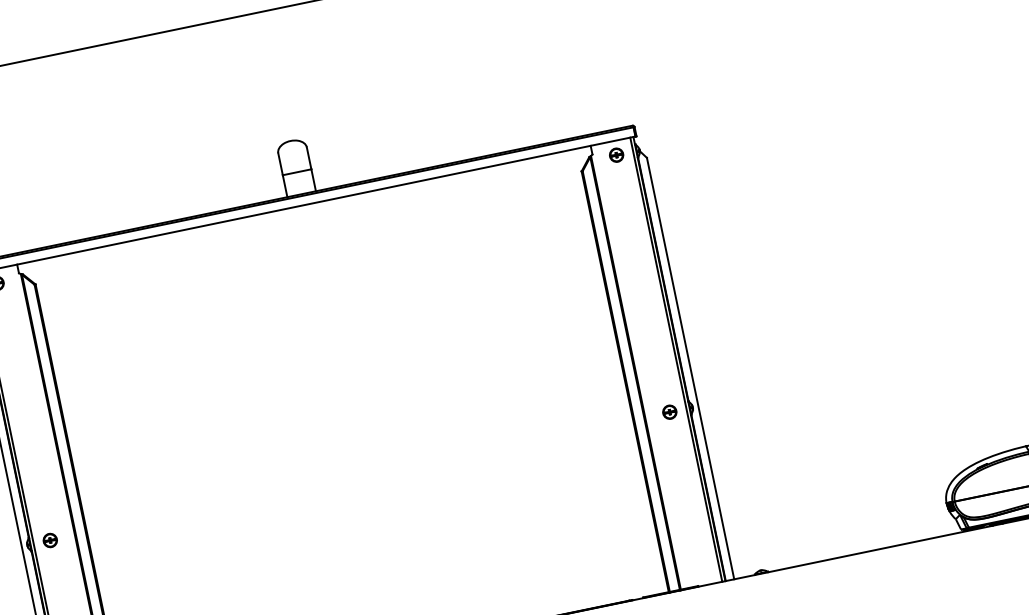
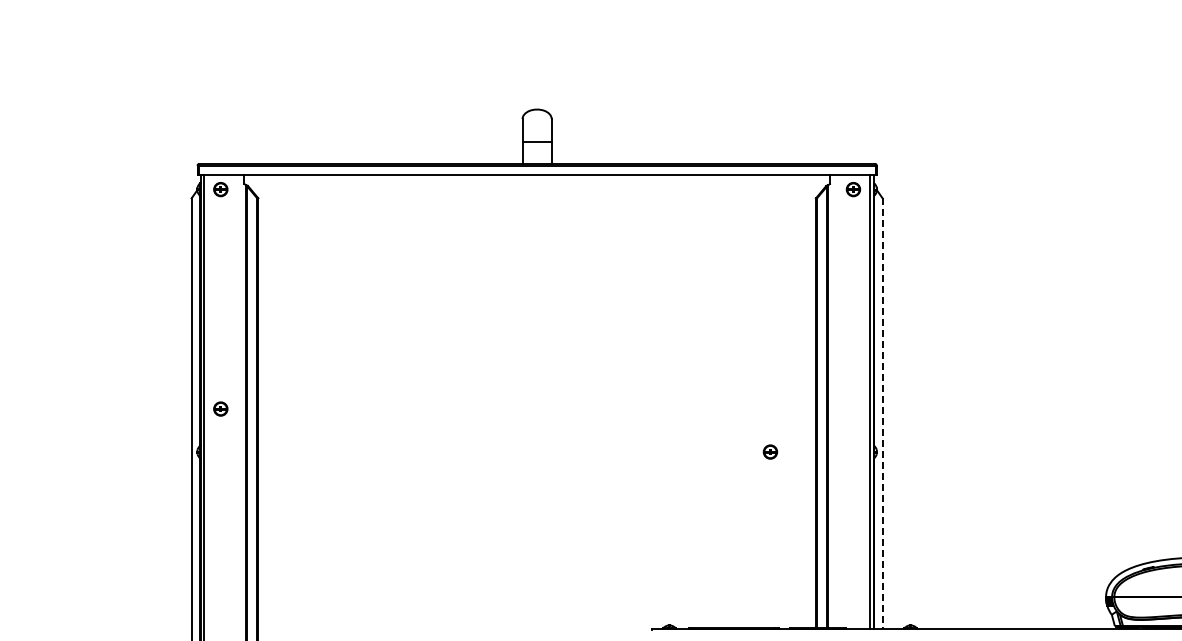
line: (690, 369) -> (882, 414), solid -> dashed
part: (669, 411) -> (770, 451), moved
part: (49, 540) -> (220, 408), moved

